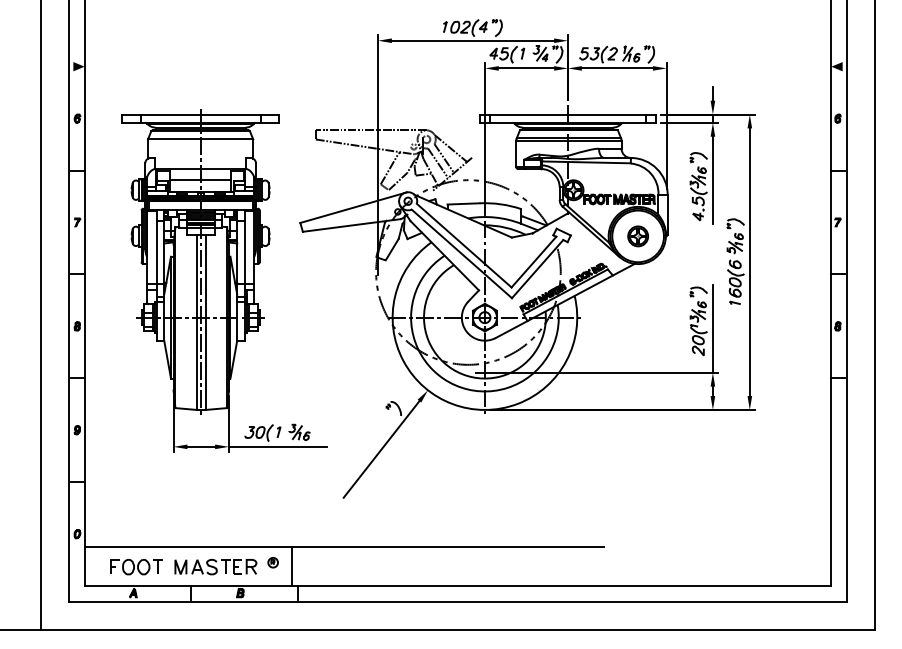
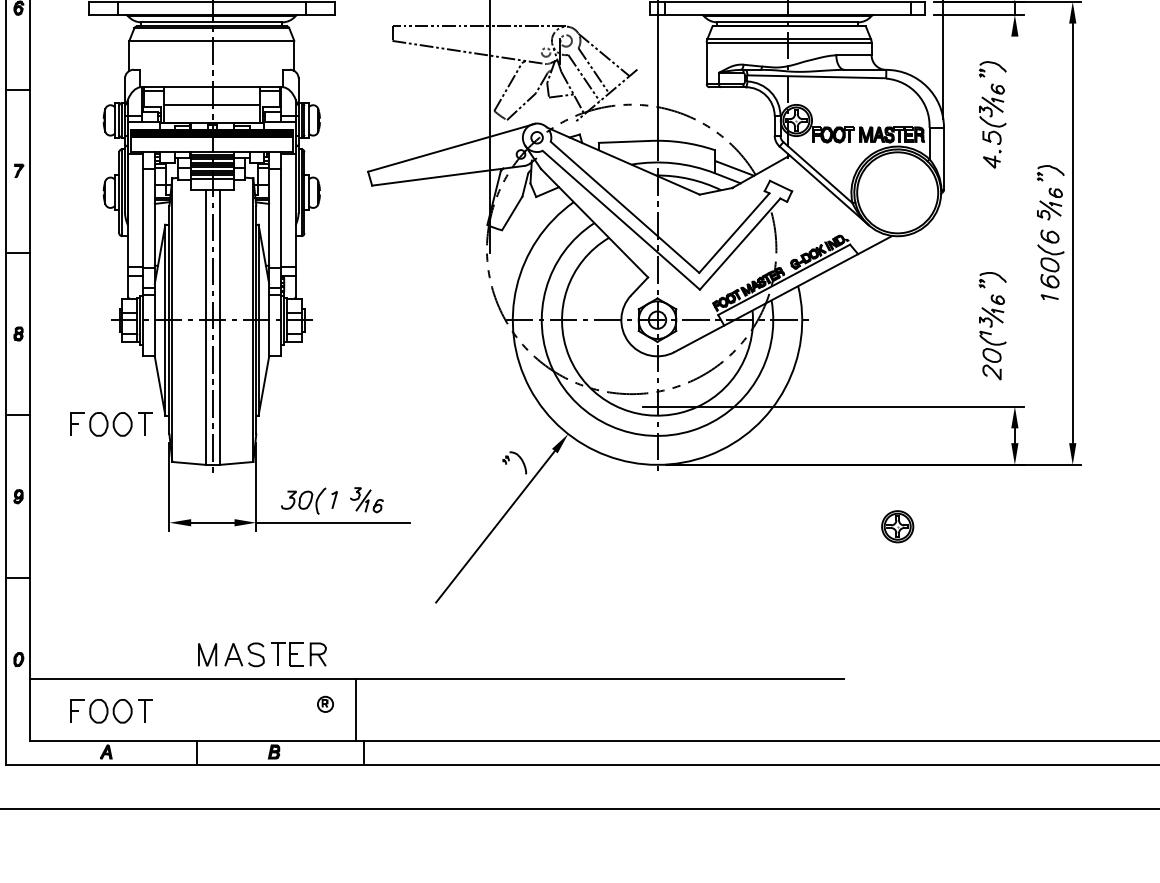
line: (712, 179) -> (1014, 103), removed
part: (637, 236) -> (896, 526), moved
line: (712, 328) -> (1014, 337), removed
part: (136, 384) -> (111, 424), added
part: (215, 567) -> (261, 655), moved

